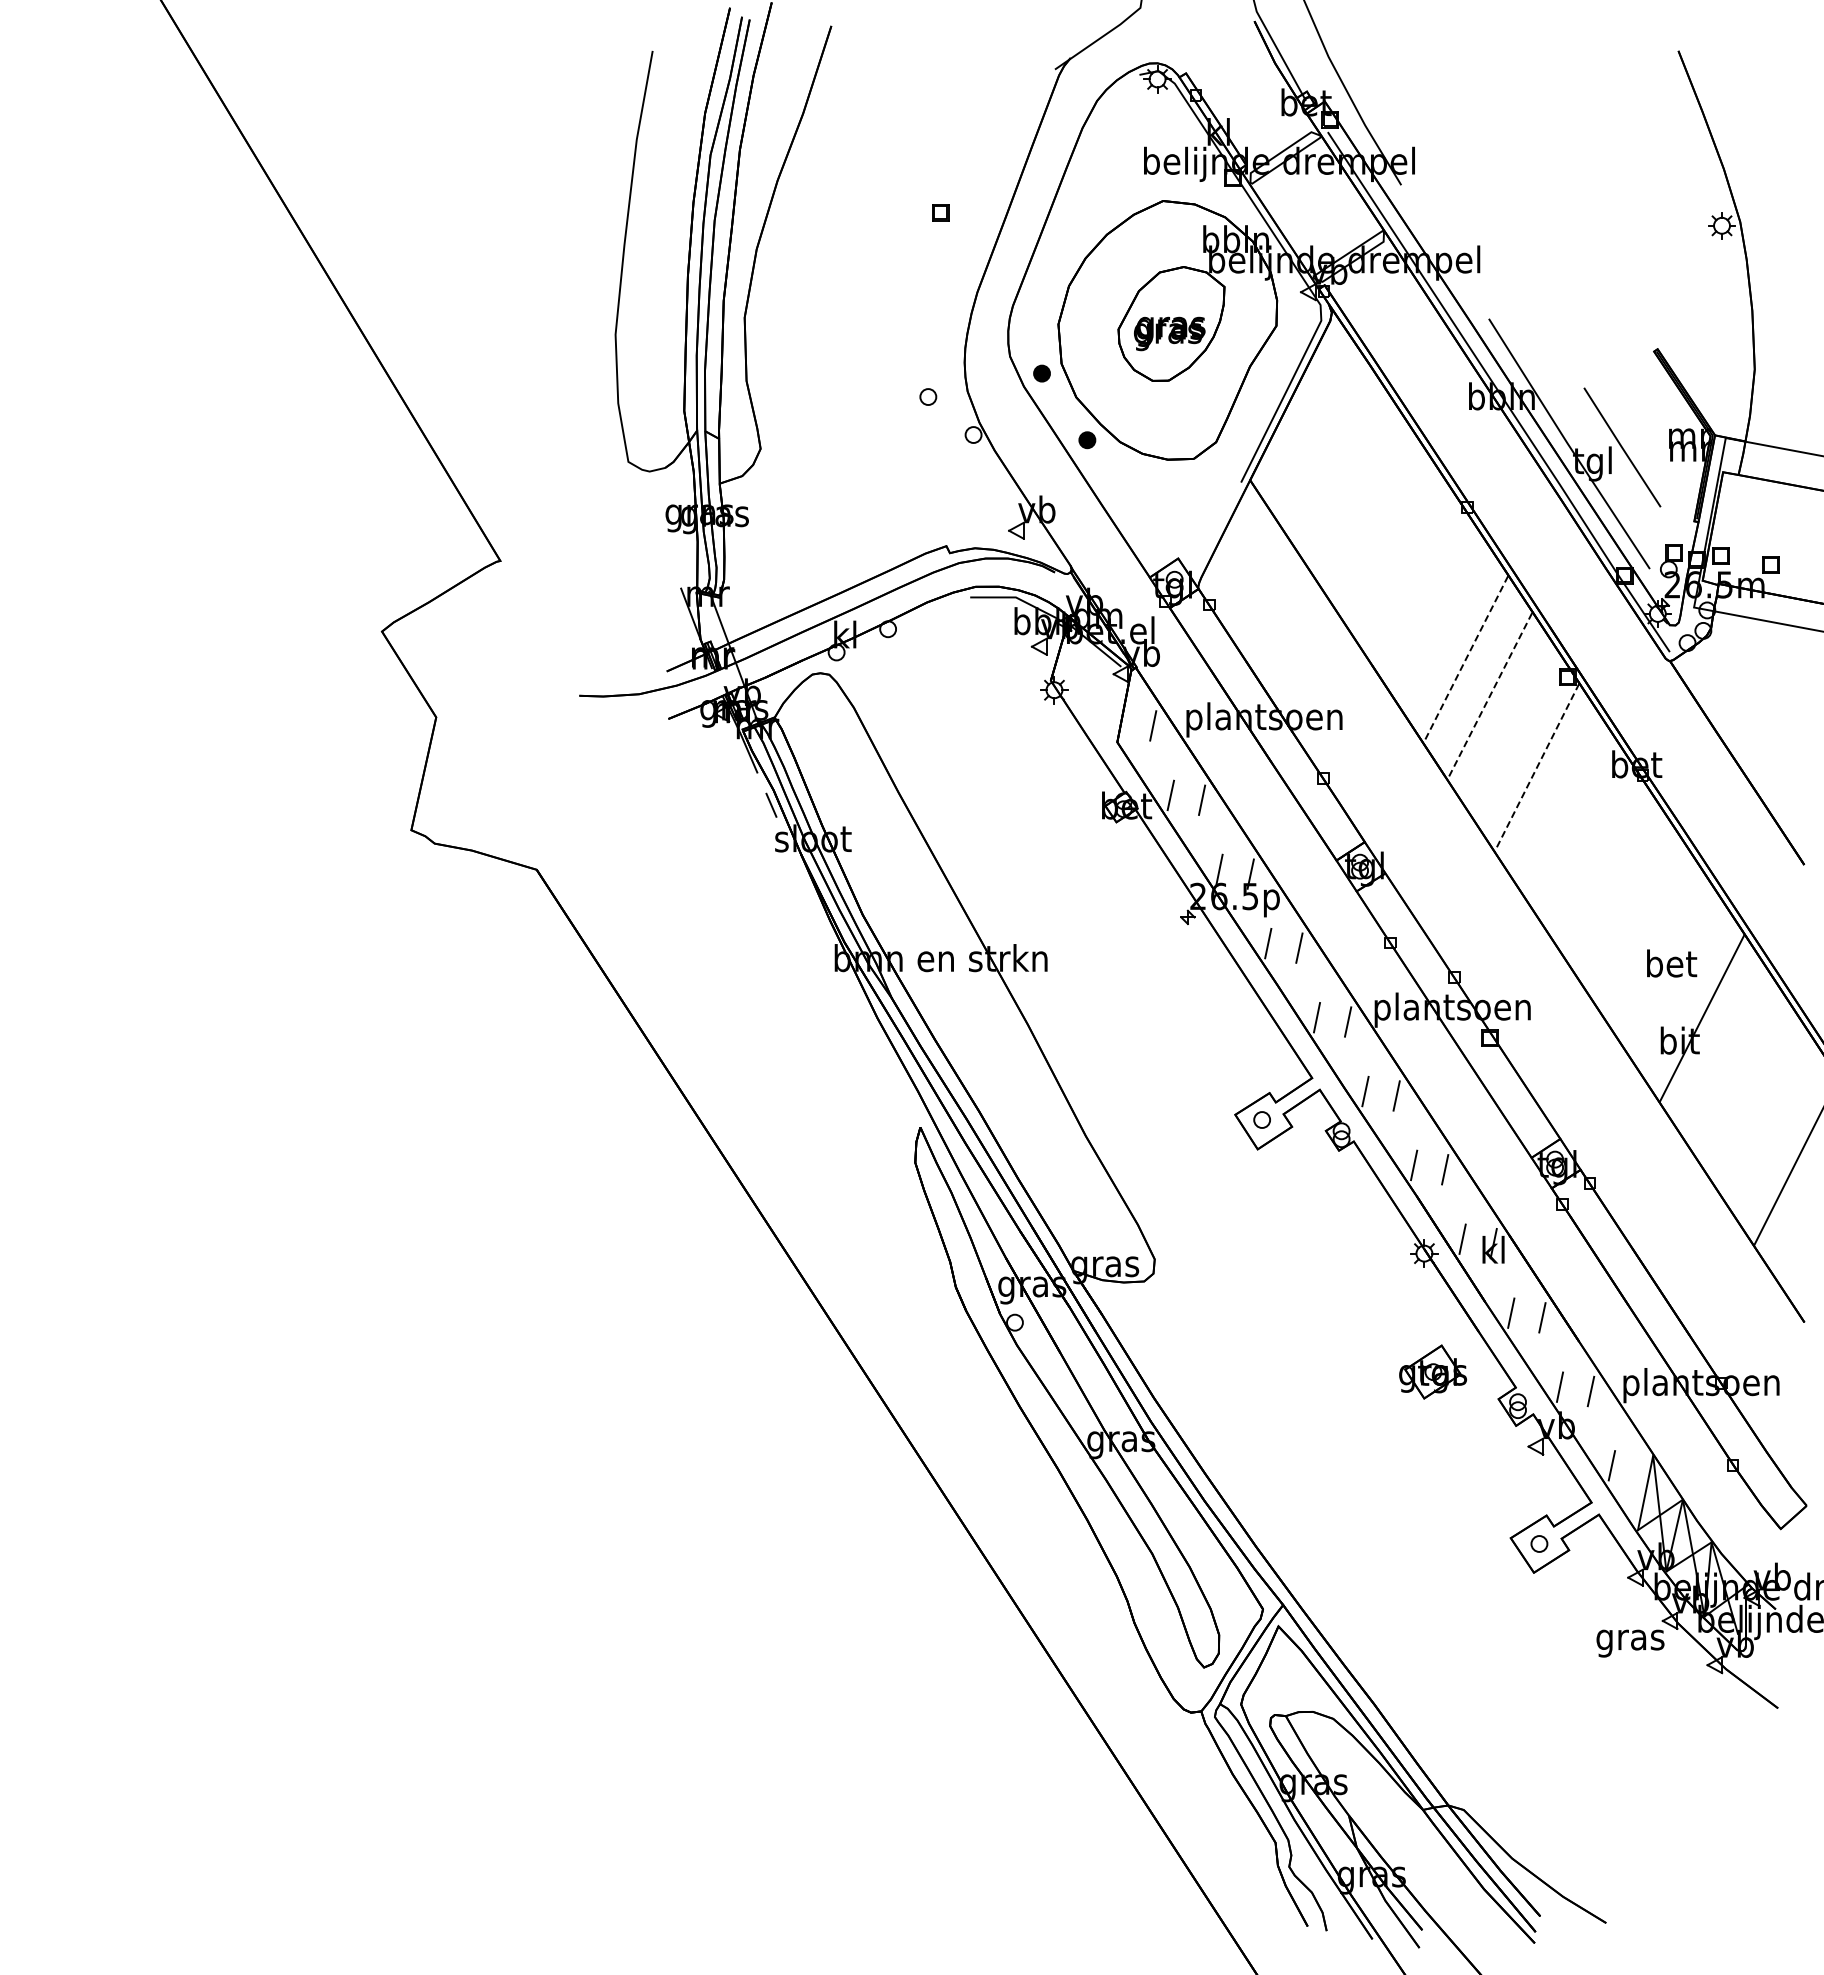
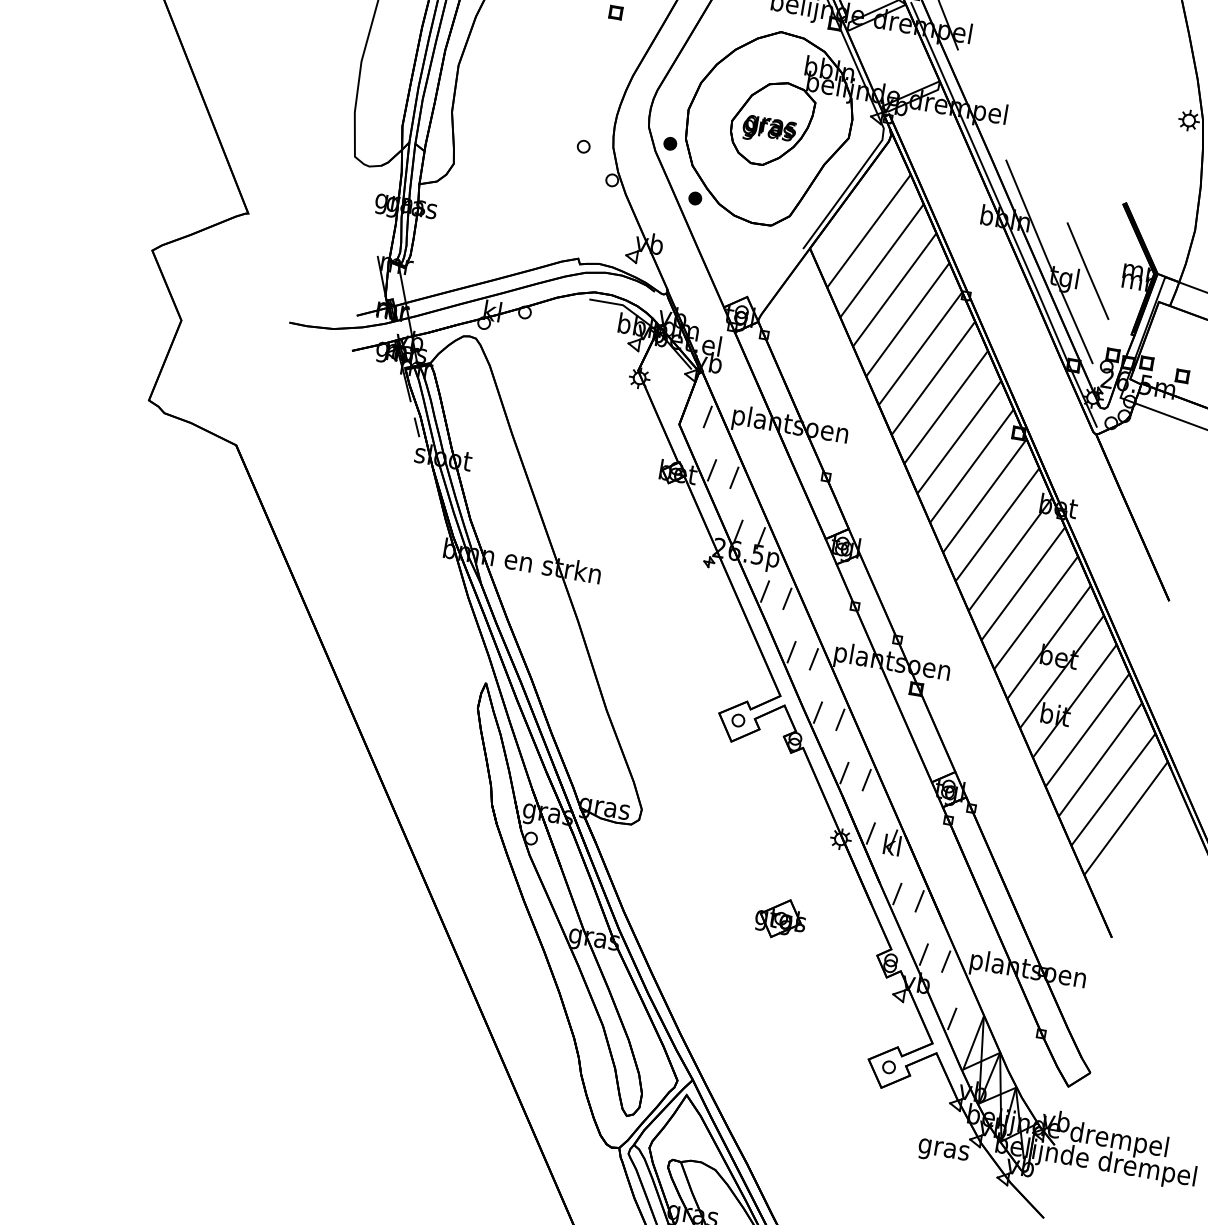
line: (1324, 443) -> (869, 230), added
line: (1347, 480) -> (881, 260), added
line: (1371, 515) -> (894, 289), added
line: (1395, 552) -> (907, 319), added
line: (1418, 587) -> (920, 348), added
line: (1442, 623) -> (933, 378), added
line: (1465, 659) -> (945, 407), dashed -> solid
line: (1489, 697) -> (958, 438), dashed -> solid
line: (1512, 730) -> (971, 465), added
line: (1537, 767) -> (985, 495), dashed -> solid
line: (1559, 802) -> (997, 524), added
line: (1583, 838) -> (1010, 553), added
line: (1607, 874) -> (1023, 583), added
line: (1630, 910) -> (1035, 612), added
line: (1654, 946) -> (1048, 642), added
line: (1678, 982) -> (1061, 671), added
line: (1725, 1053) -> (1087, 729), added
line: (1749, 1089) -> (1100, 759), added
line: (1772, 1126) -> (1113, 789), added
part: (1432, 1371) -> (780, 918), moved

